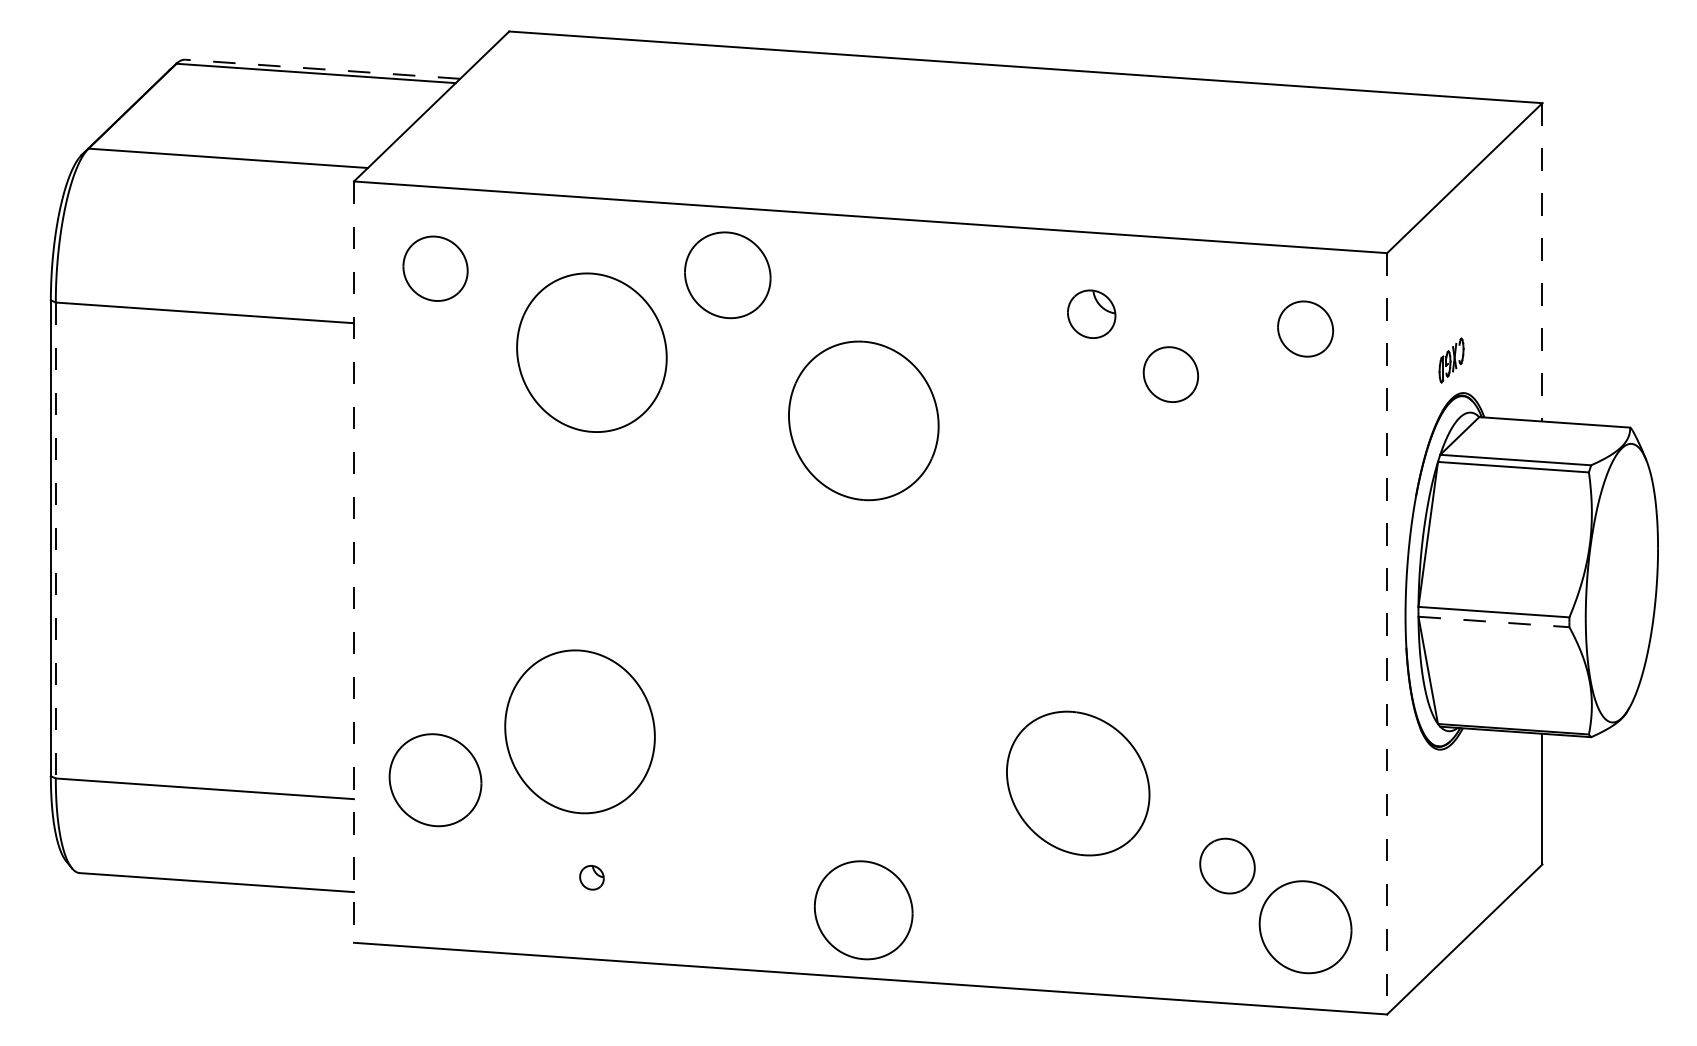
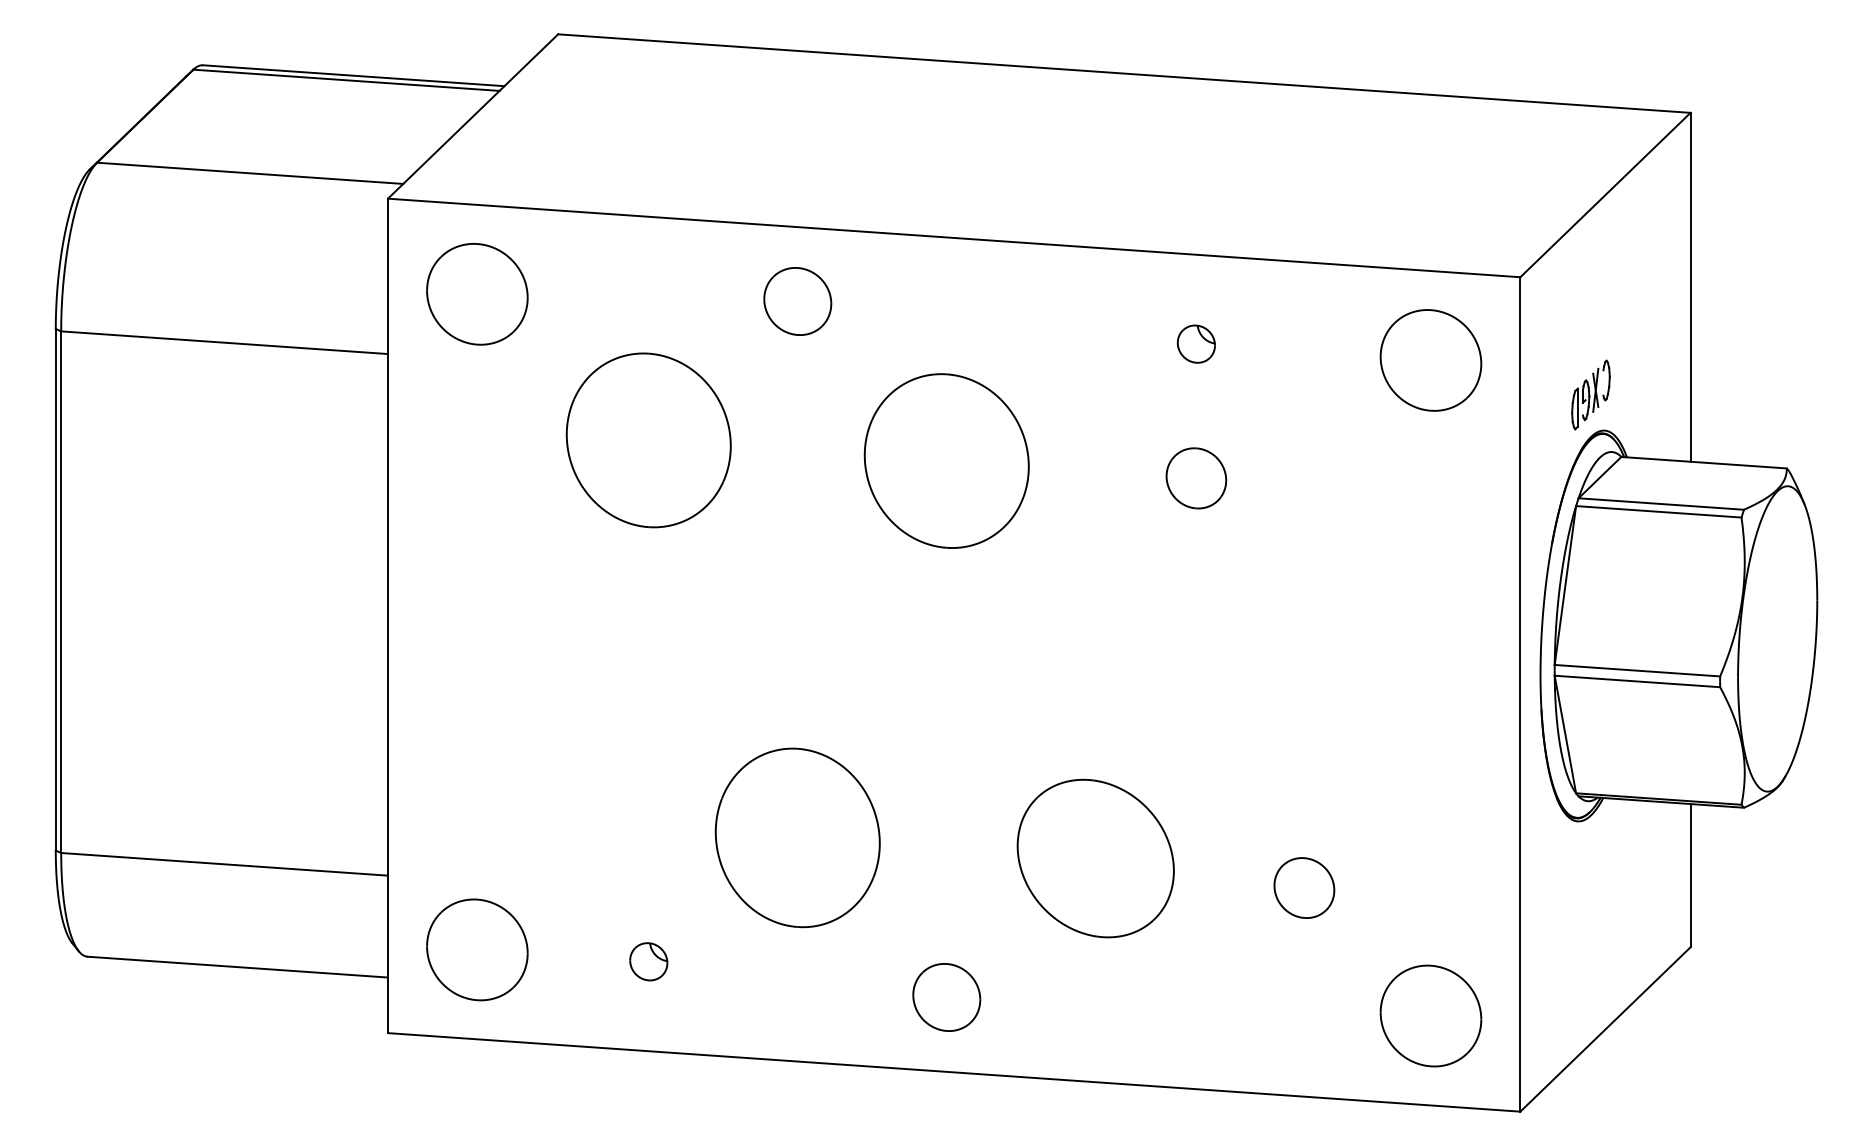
line: (322, 69) -> (353, 75), dashed -> solid
line: (1542, 262) -> (1690, 287), dashed -> solid
part: (435, 268) -> (477, 294), size x1.43
part: (727, 275) -> (797, 301), size x0.71
part: (1090, 313) -> (1195, 343), size x0.71
part: (1305, 329) -> (1430, 360), size x1.67
part: (591, 352) -> (648, 440), moved
part: (1451, 360) -> (1590, 394), size x1.43
part: (1171, 374) -> (1196, 478), moved
line: (56, 540) -> (61, 592), dashed -> solid
line: (353, 562) -> (387, 616), dashed -> solid
line: (1494, 621) -> (1637, 681), dashed -> solid
line: (1387, 633) -> (1520, 694), dashed -> solid
part: (579, 731) -> (797, 837), moved
part: (435, 779) -> (477, 949), moved
part: (1077, 783) -> (1095, 858), moved
part: (1227, 865) -> (1304, 887), moved
part: (591, 877) -> (648, 961), size x1.43
part: (863, 910) -> (946, 997), size x0.62

